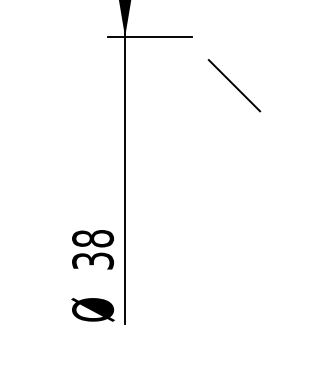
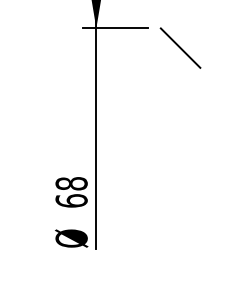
line: (234, 85) -> (180, 48), moved
text: (93, 260) -> (71, 200), 38 -> 68

